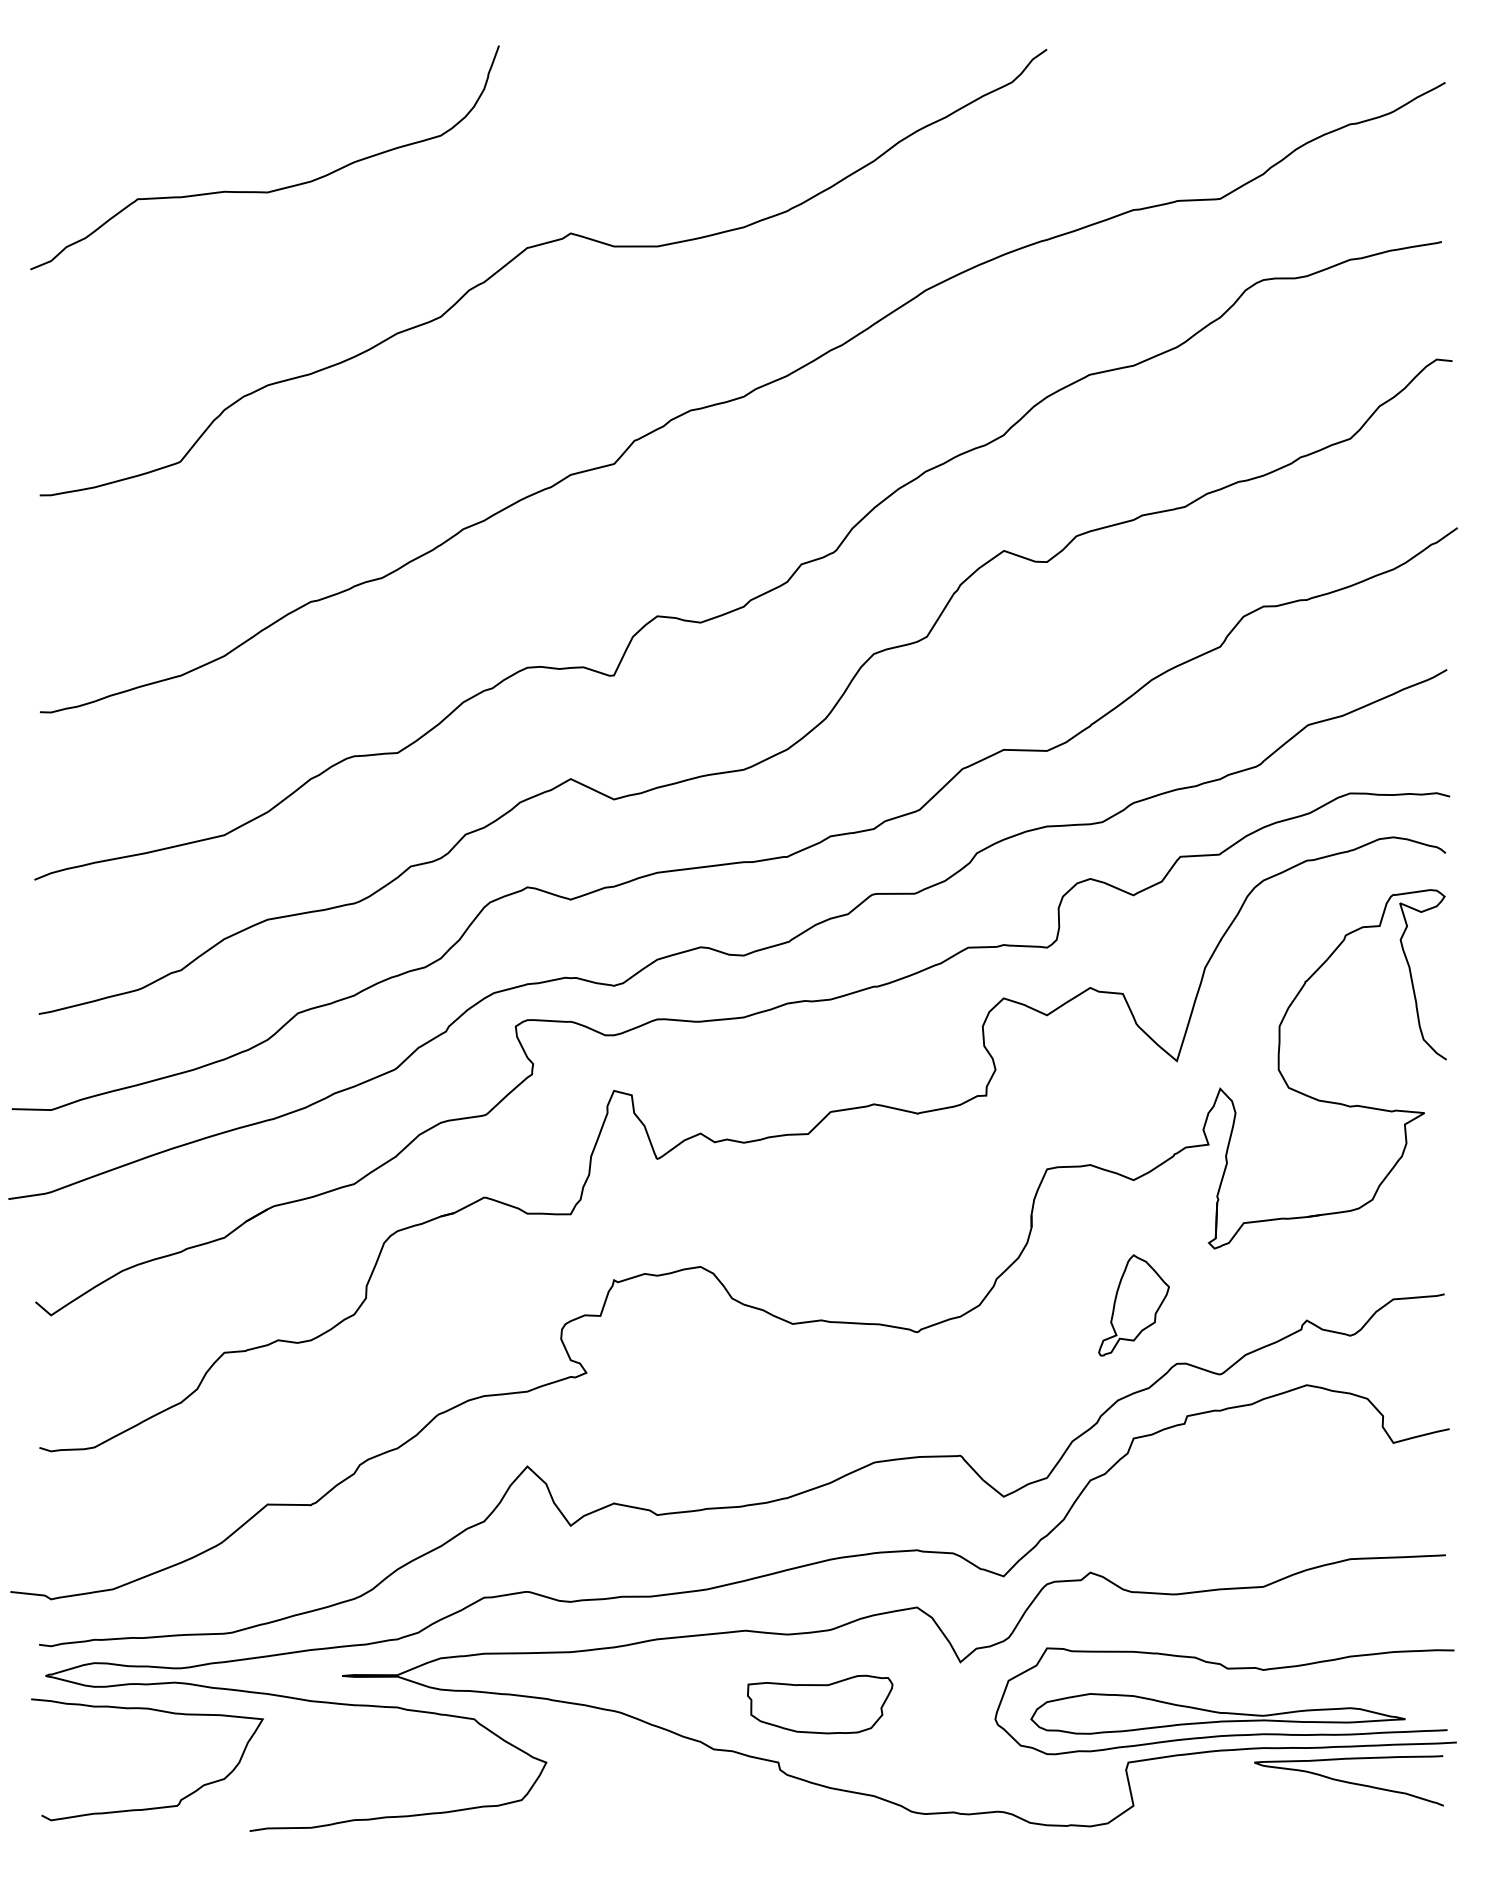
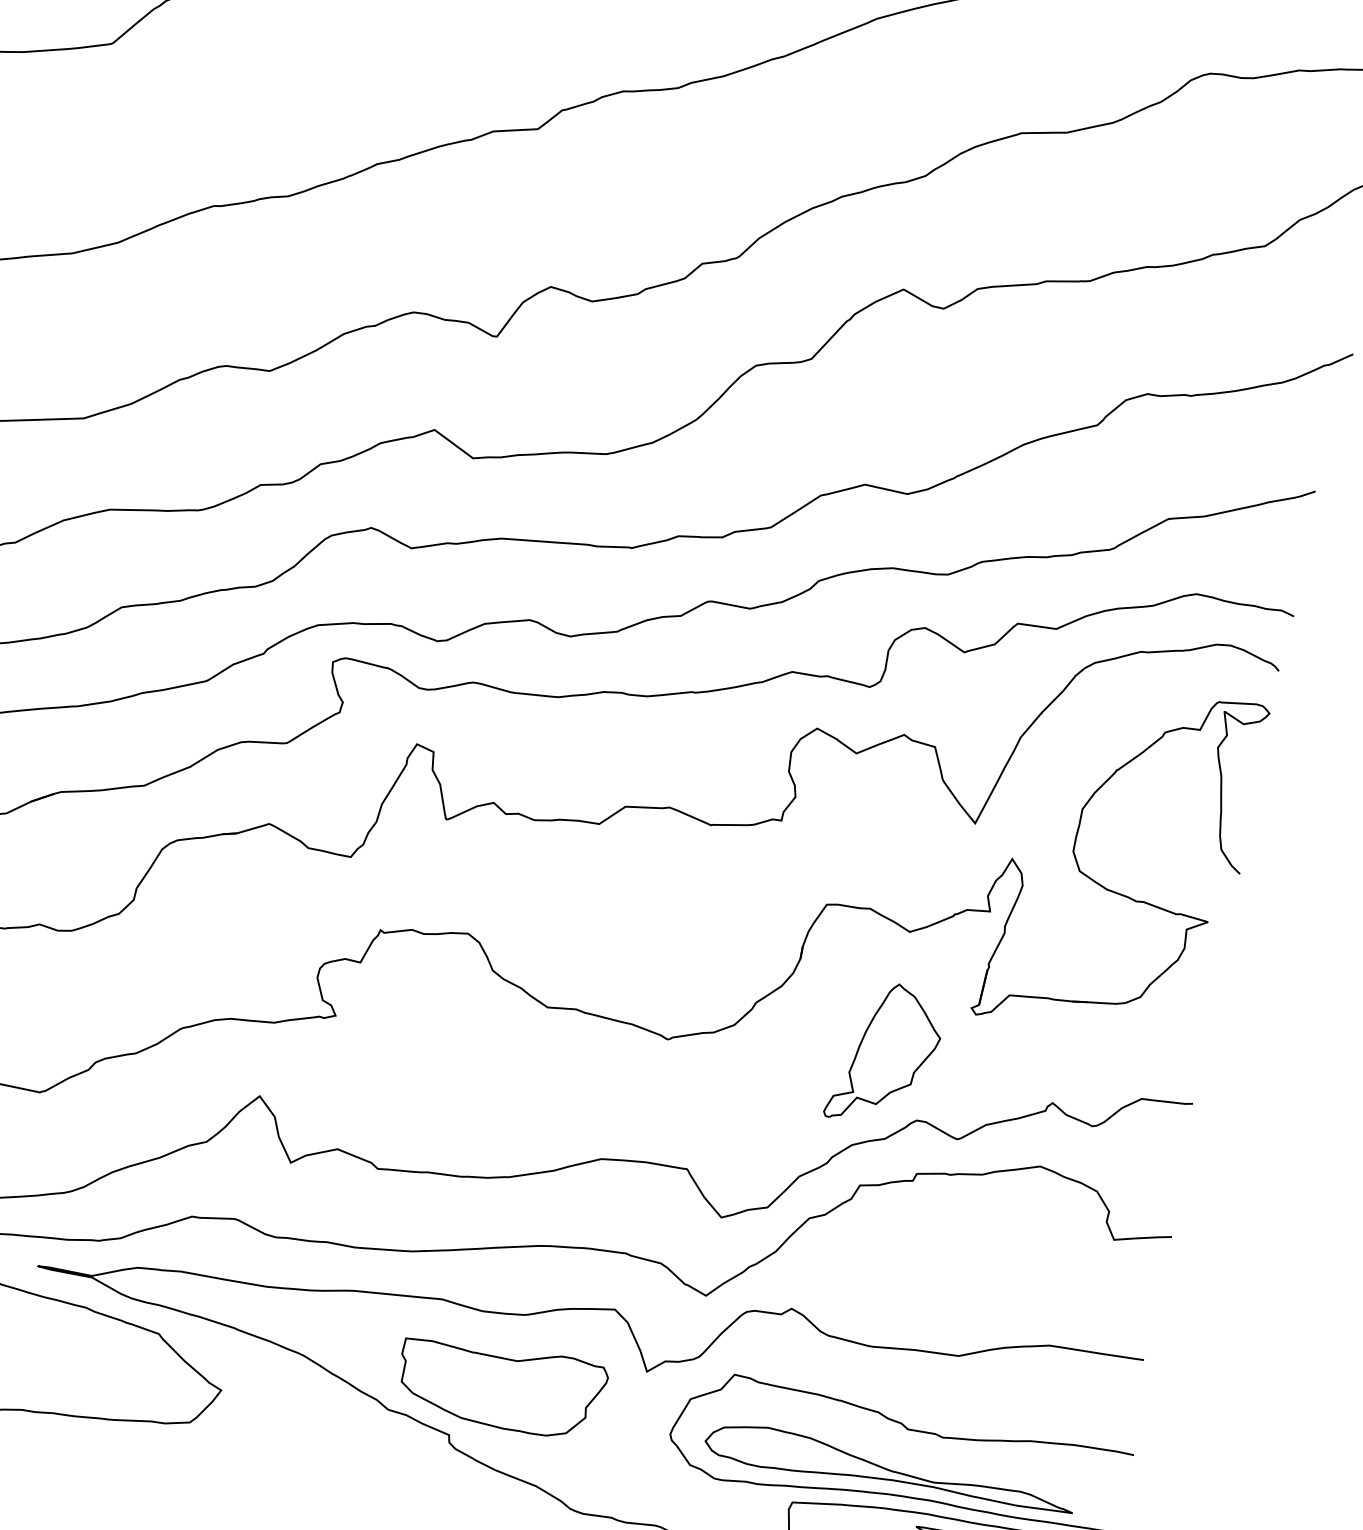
part: (1133, 1305) -> (885, 1054), size x1.43
part: (820, 1704) -> (501, 1386), size x1.43

